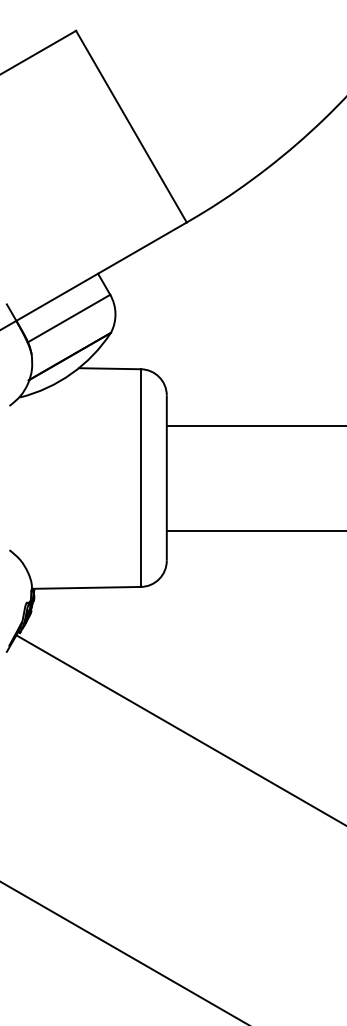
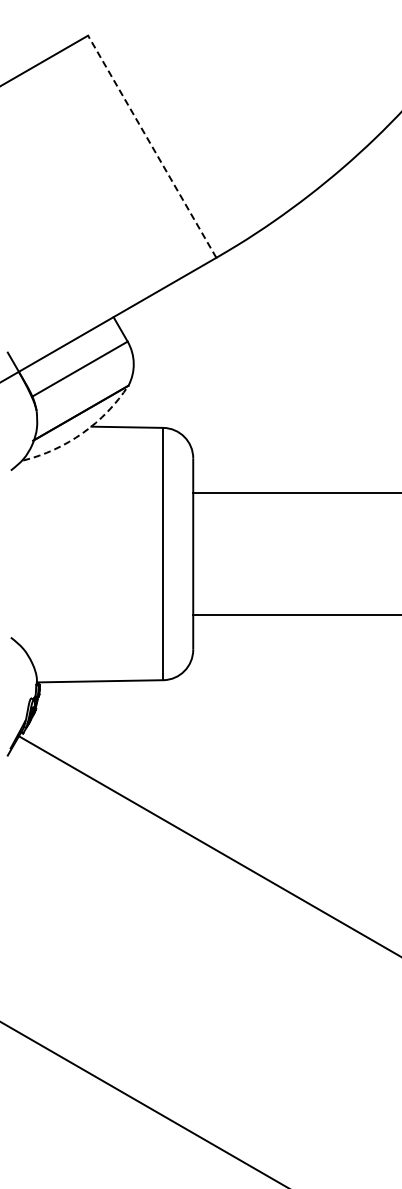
line: (130, 126) -> (151, 146), solid -> dashed
arc: (71, 374) -> (82, 433), solid -> dashed

